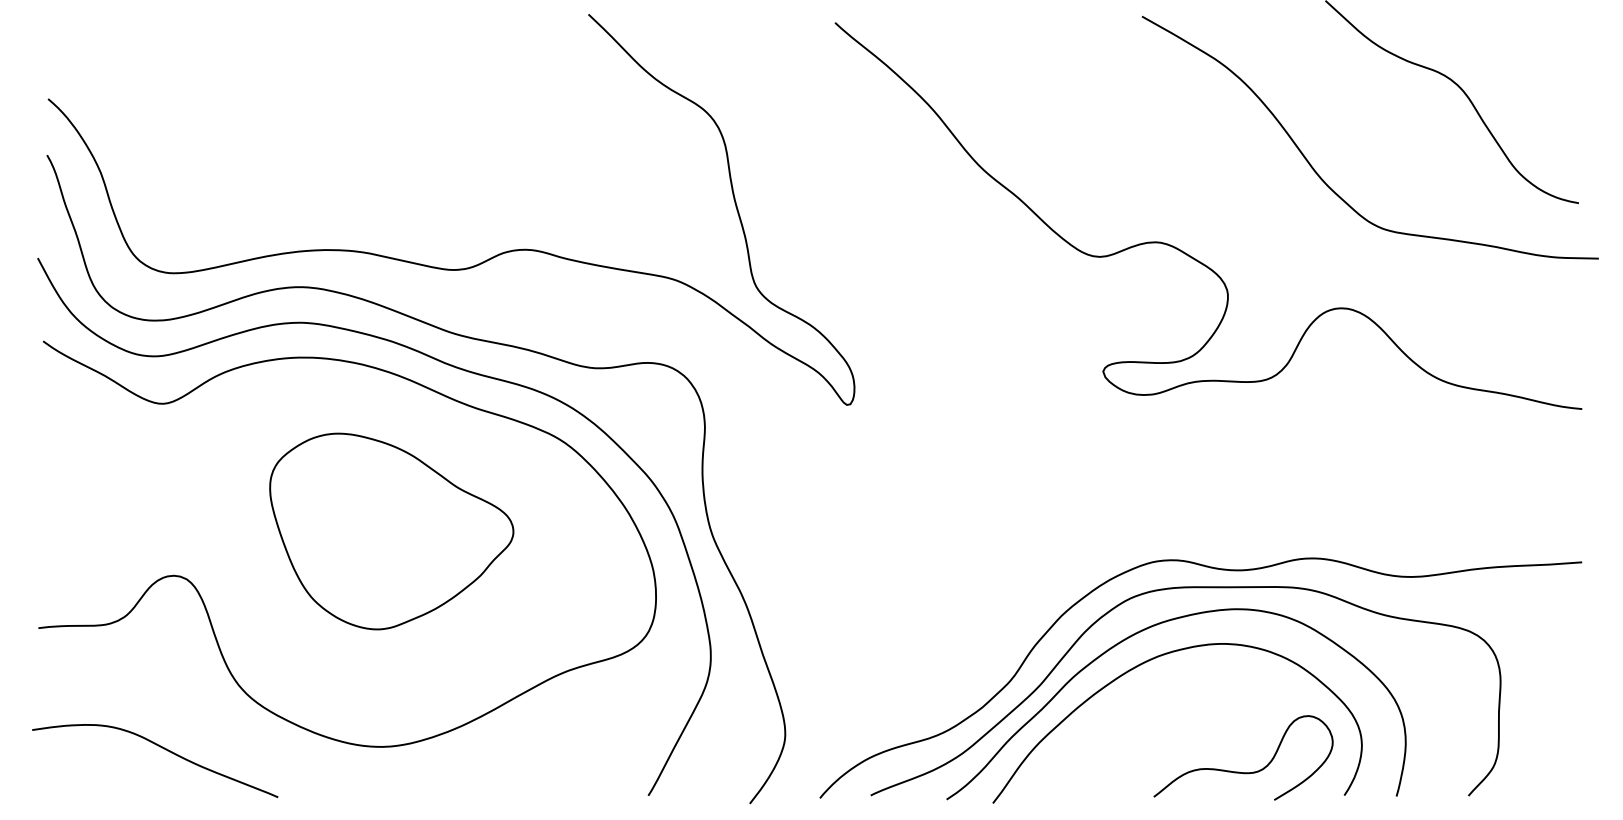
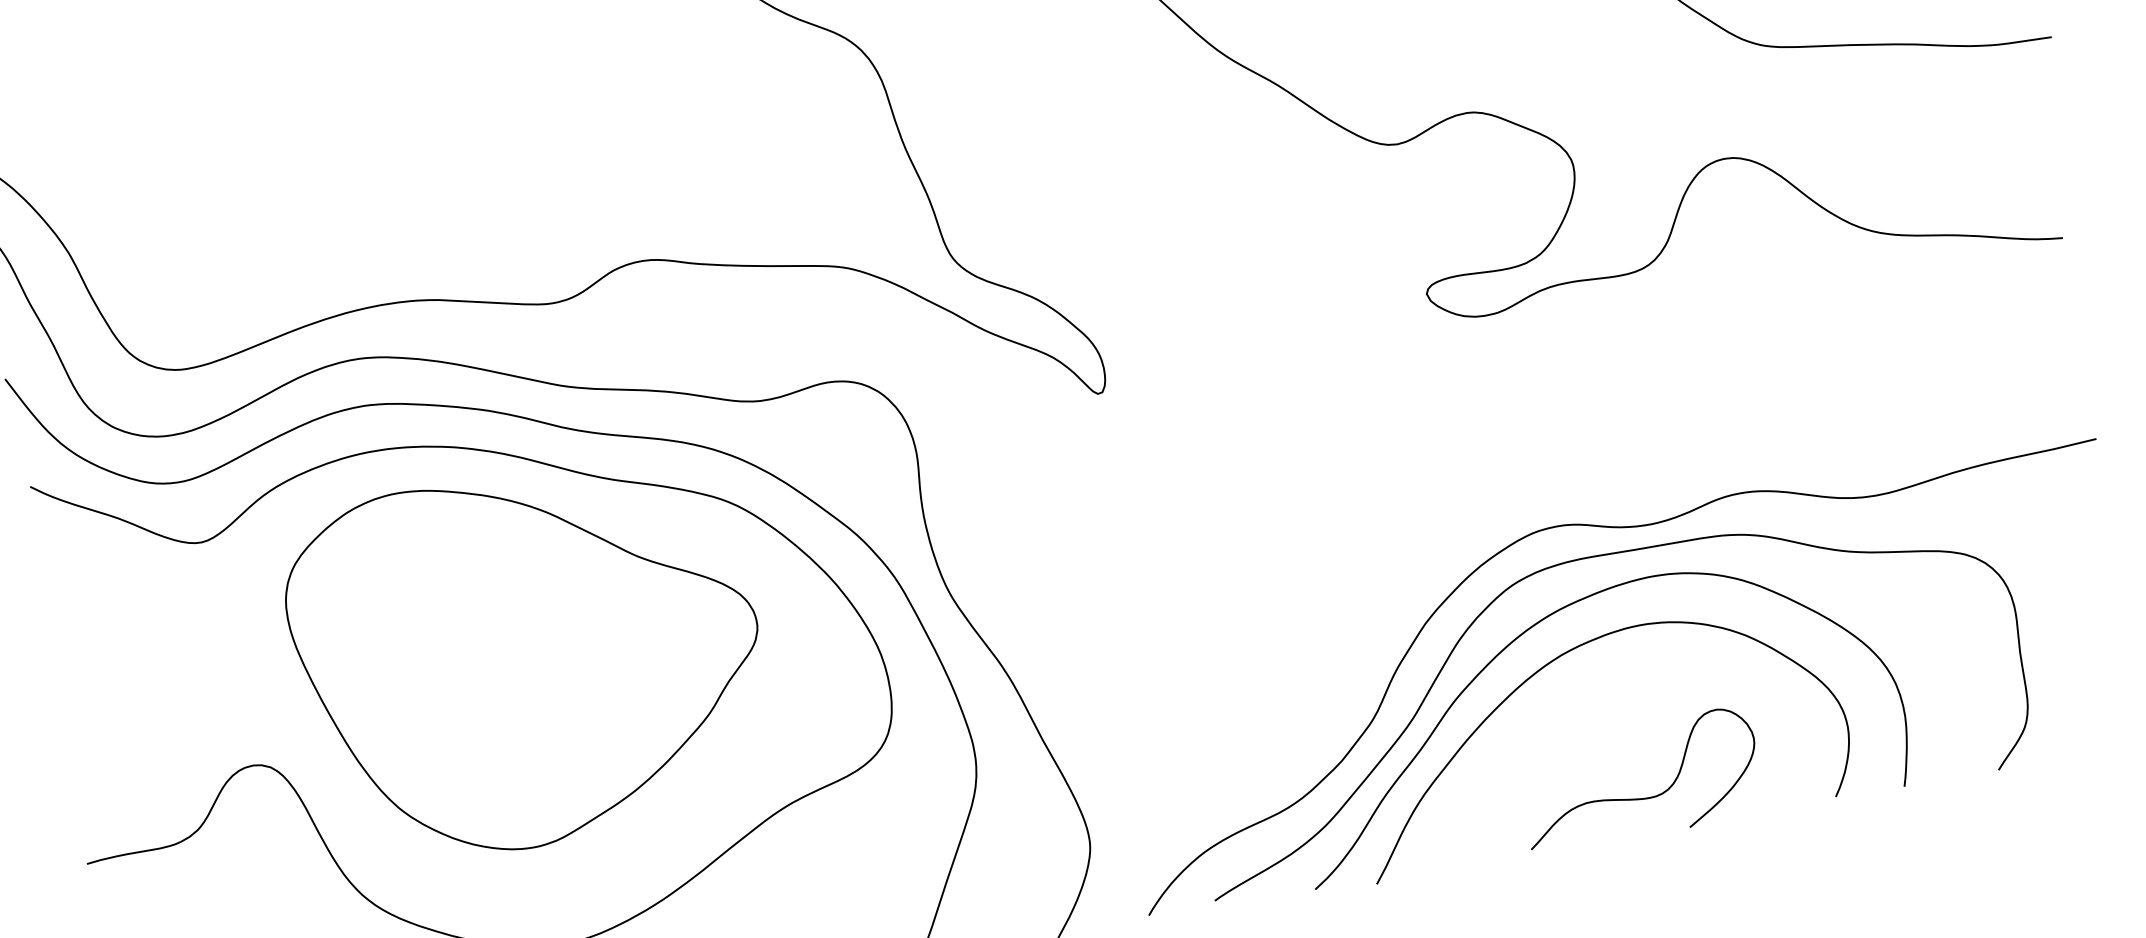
part: (391, 531) -> (528, 659), size x1.43
curve: (1239, 771) -> (1638, 797), moved

